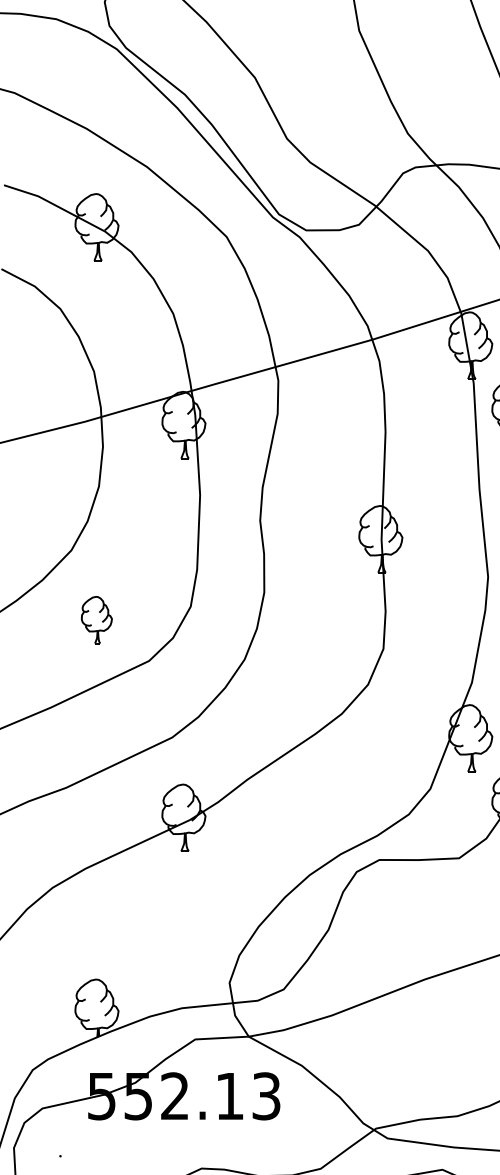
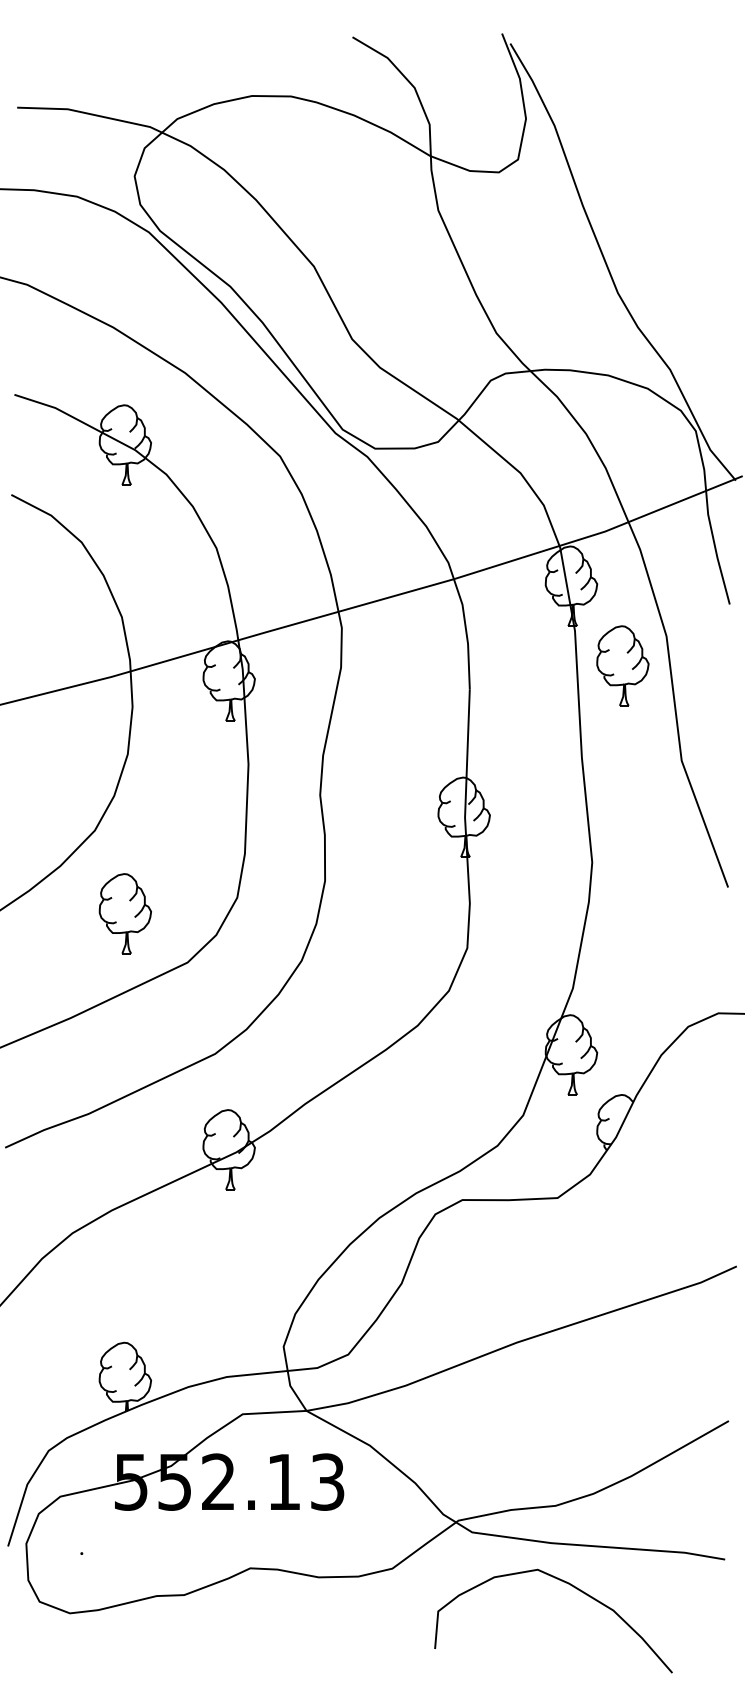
part: (96, 619) -> (124, 913), size x1.43

